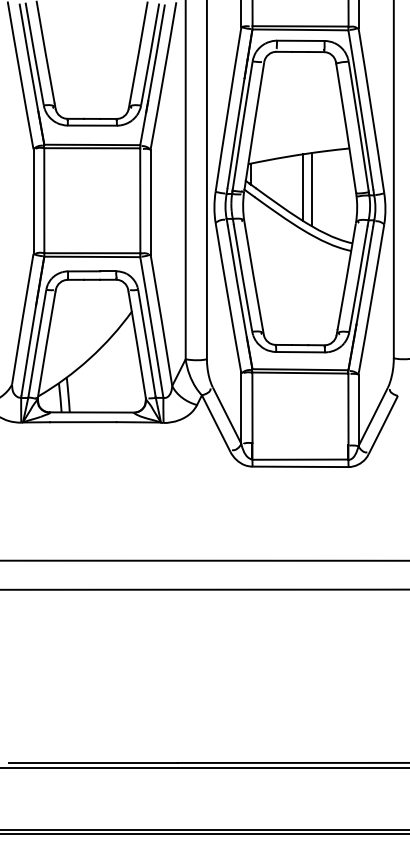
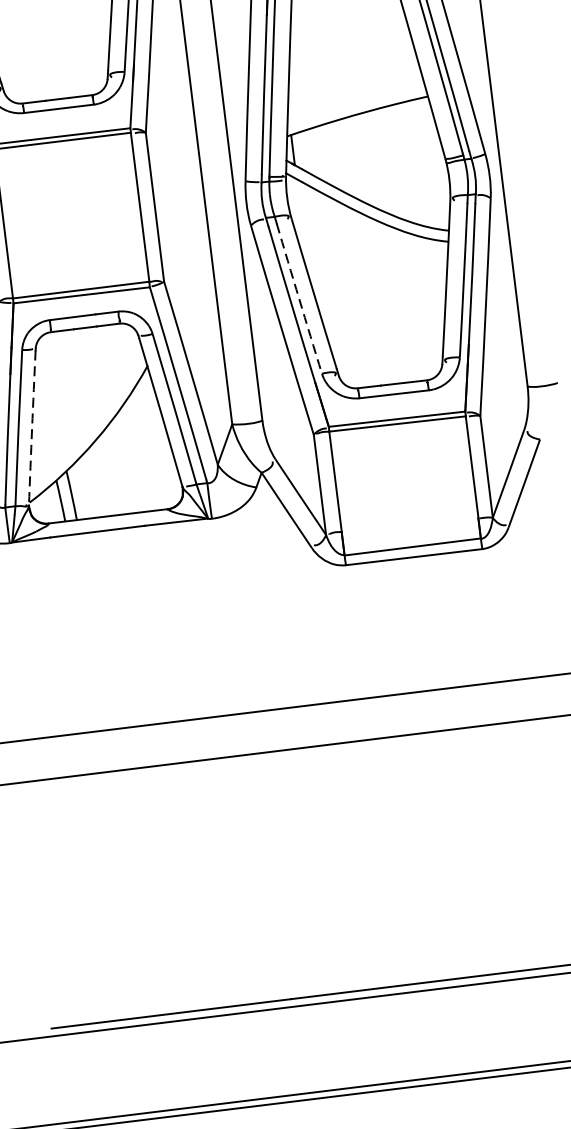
line: (302, 187) -> (368, 160), removed
line: (312, 189) -> (382, 161), removed
arc: (242, 277) -> (298, 298), solid -> dashed
arc: (46, 344) -> (31, 427), solid -> dashed

